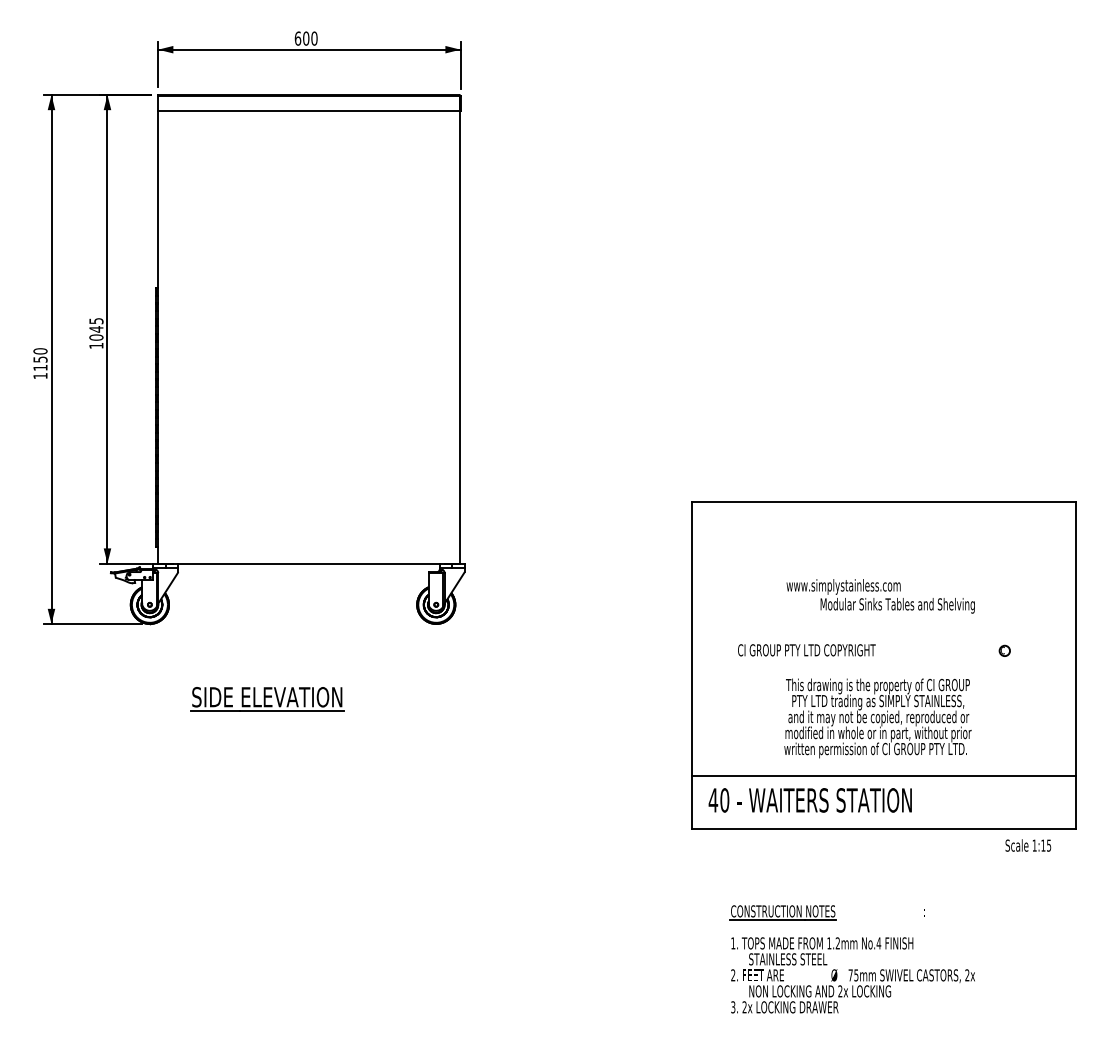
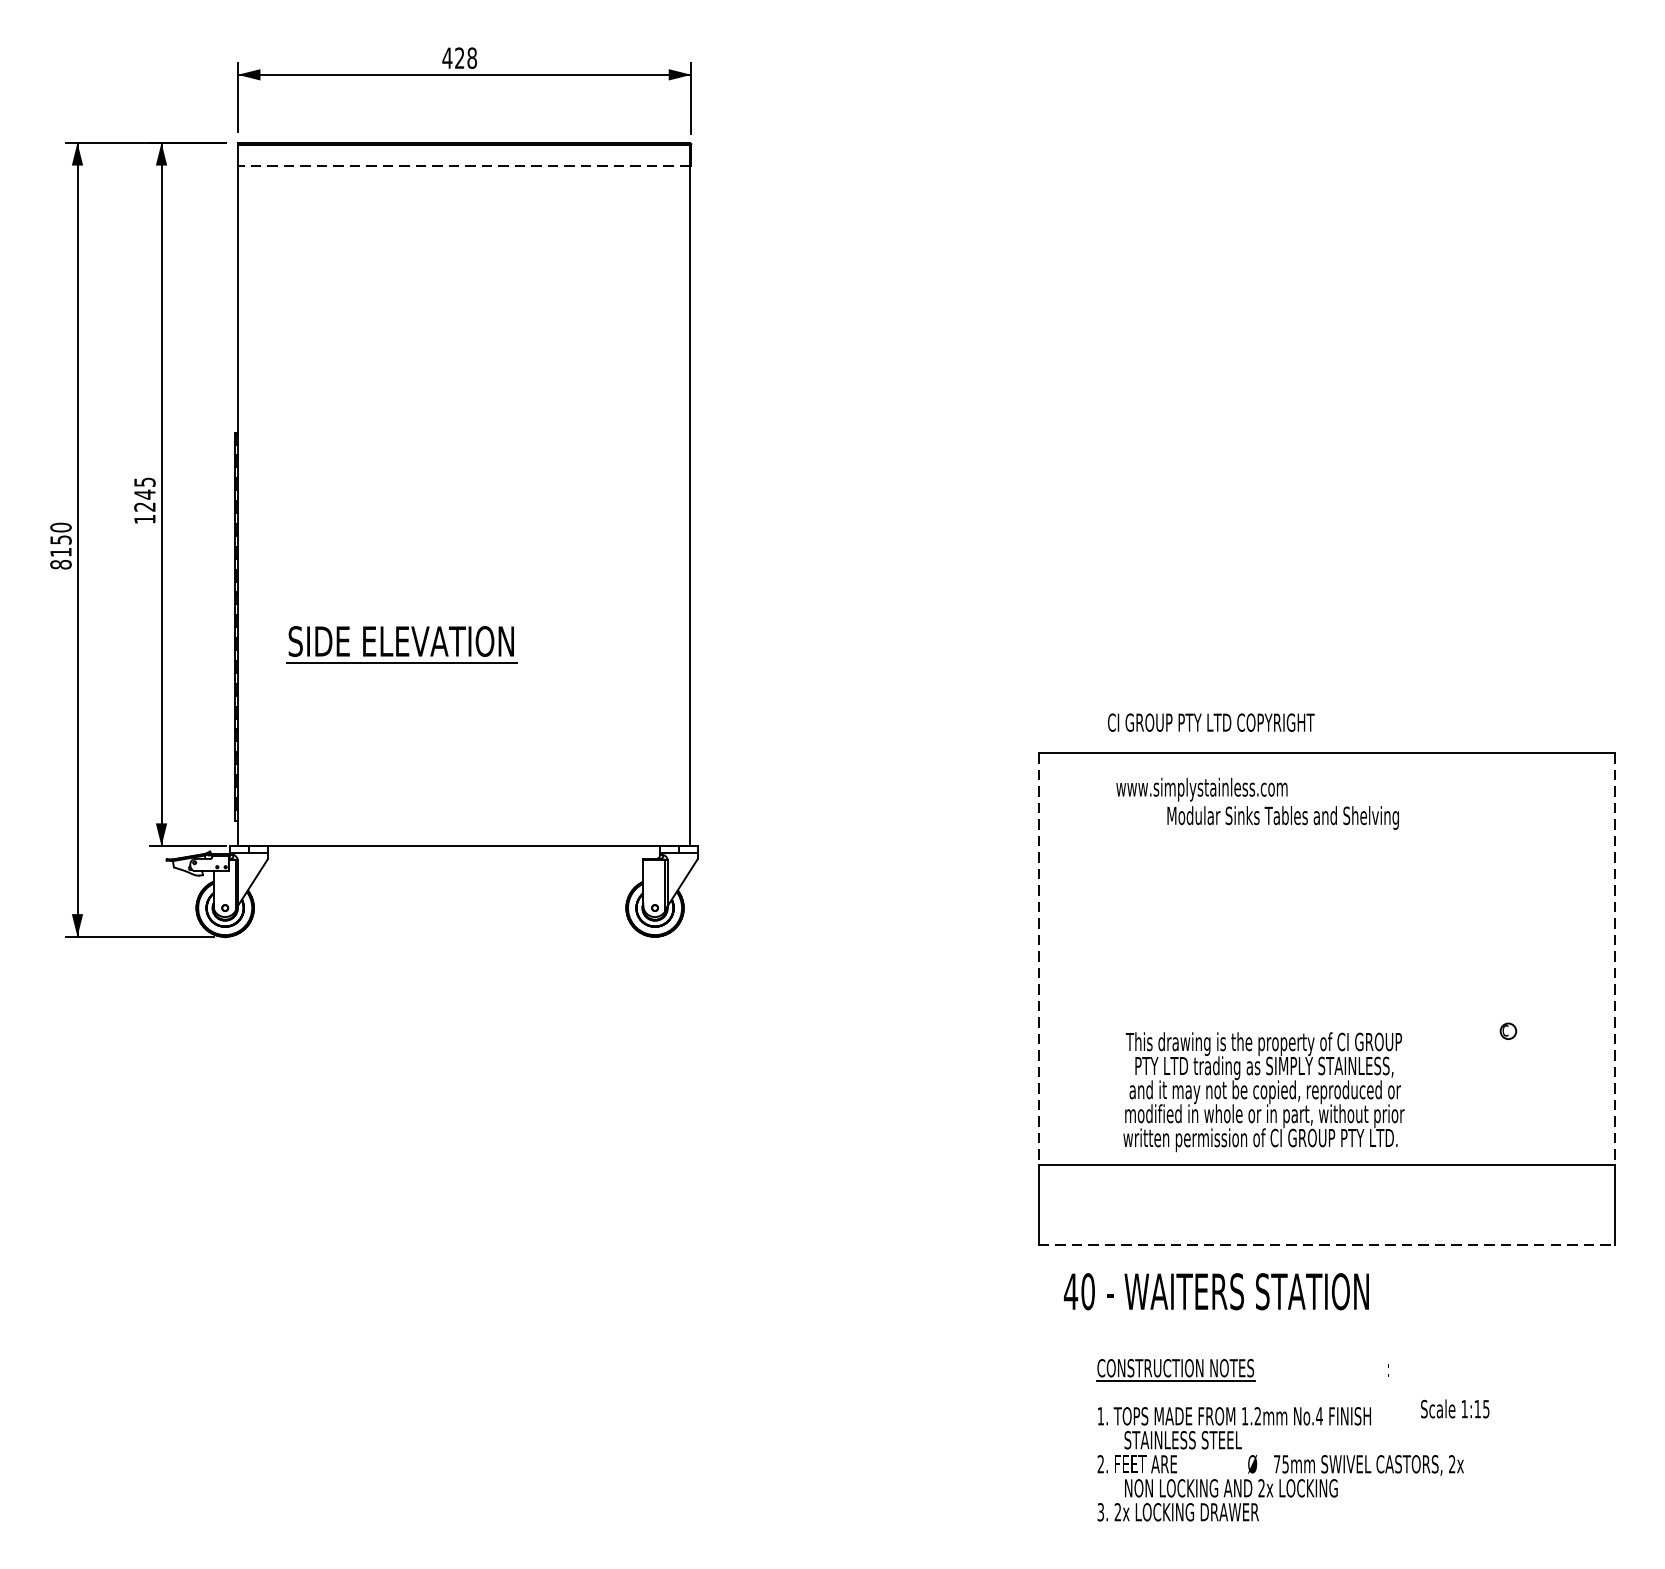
text: (305, 38) -> (458, 58), 600 -> 428
line: (309, 110) -> (464, 166), solid -> dashed
text: (96, 337) -> (145, 506), 1045 -> 1245
text: (40, 375) -> (60, 563), 1150 -> 8150
text: (880, 596) -> (1257, 804), moved
line: (691, 639) -> (1038, 960), solid -> dashed
line: (1075, 639) -> (1614, 960), solid -> dashed
text: (806, 650) -> (1210, 722), moved
part: (1004, 650) -> (1507, 1030), moved
part: (267, 699) -> (401, 644), moved
text: (877, 718) -> (1263, 1092), moved
text: (809, 800) -> (1215, 1291), moved
line: (883, 829) -> (1326, 1245), solid -> dashed
text: (1028, 845) -> (1455, 1408), moved

